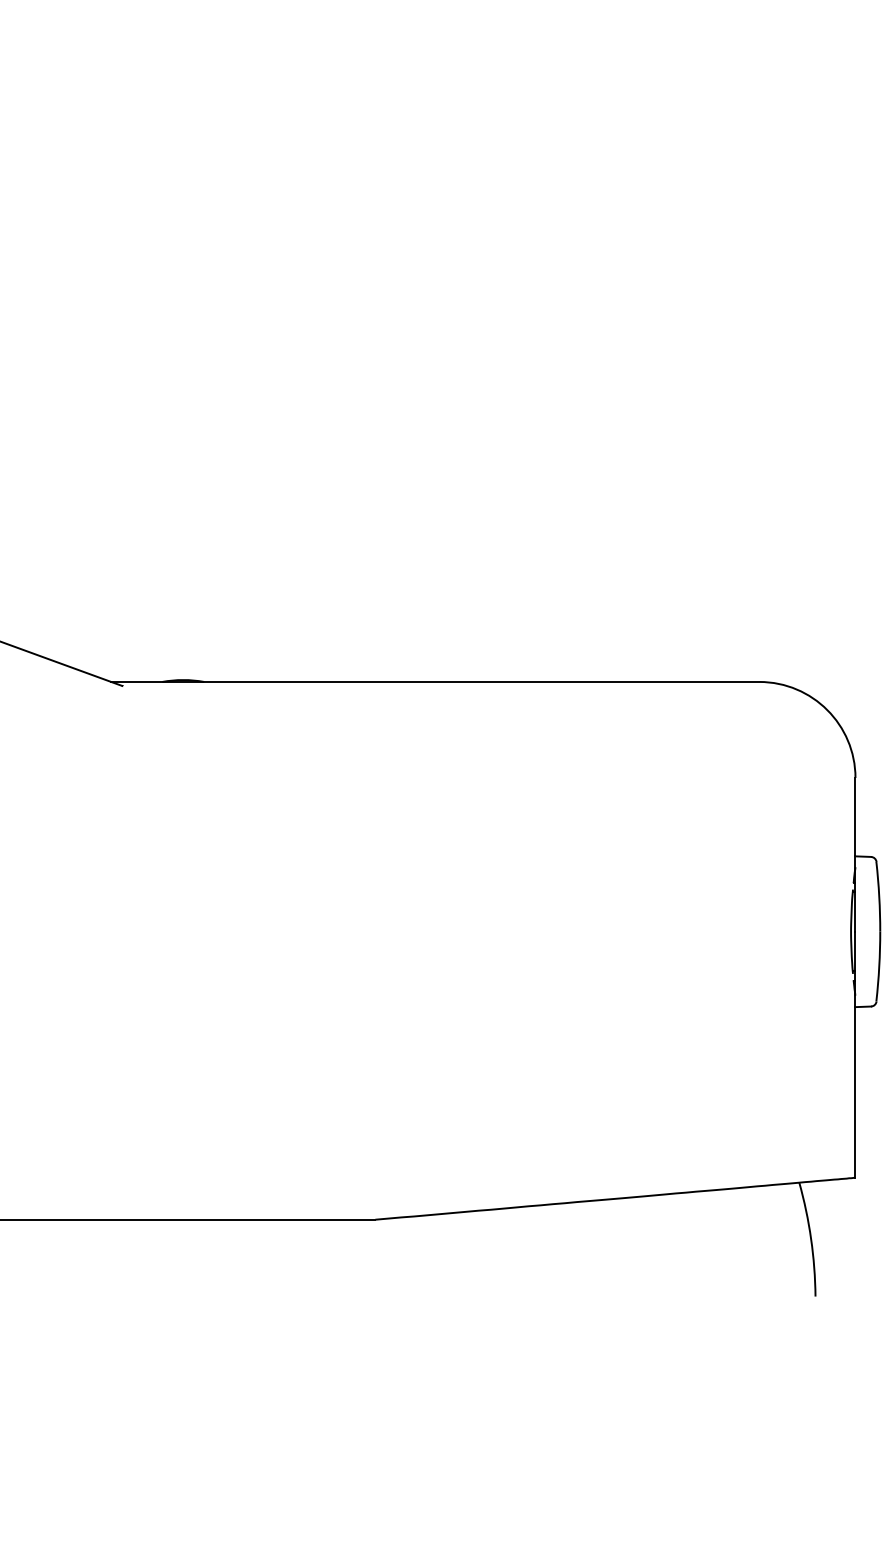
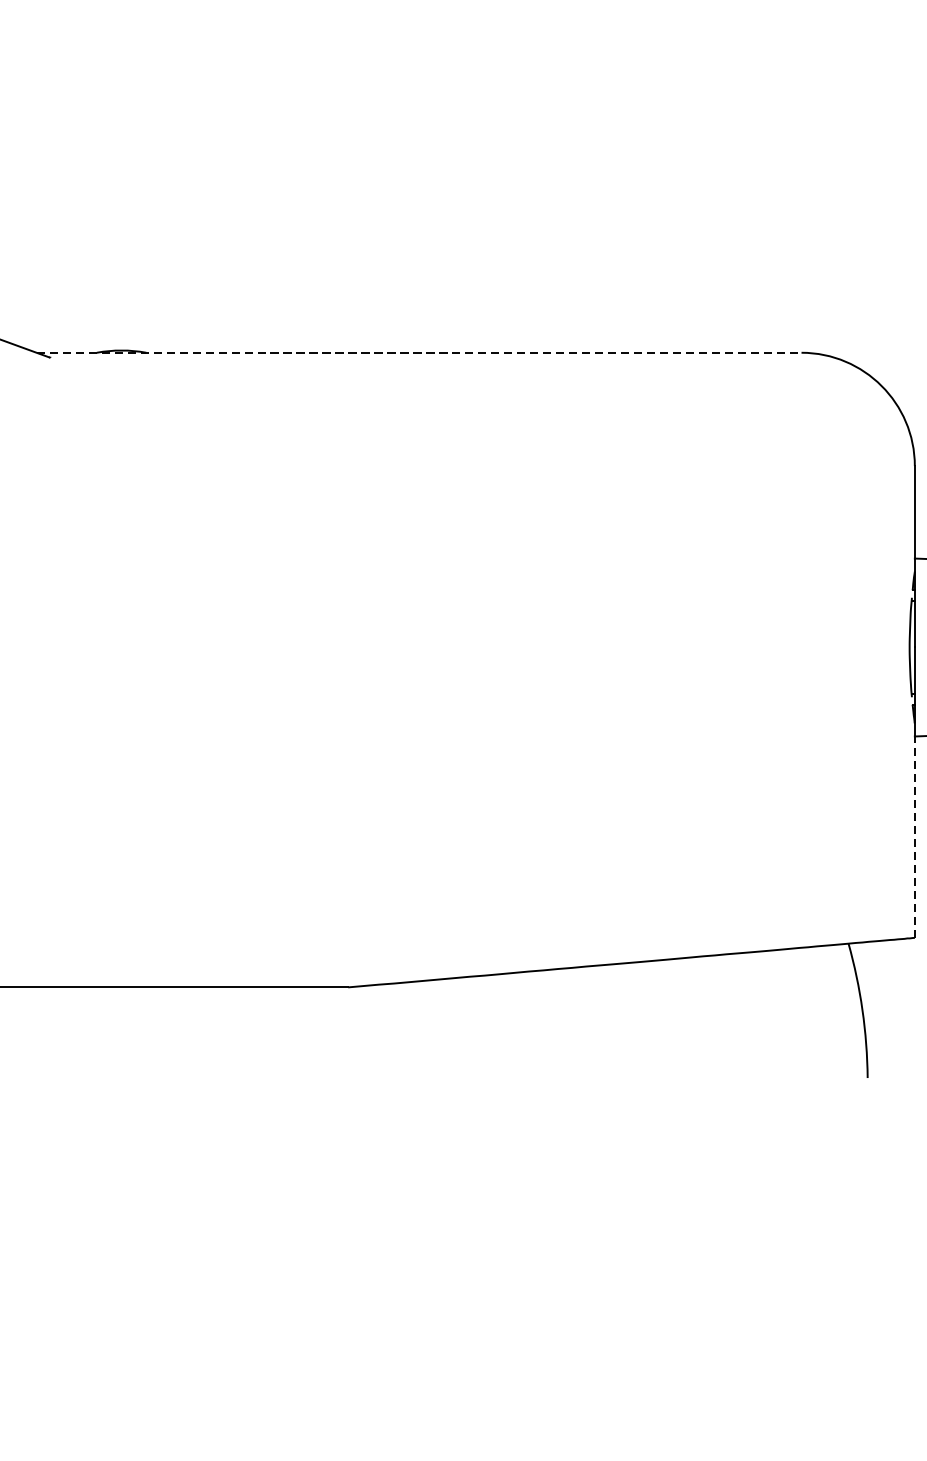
line: (435, 681) -> (419, 352), solid -> dashed
line: (855, 1091) -> (914, 836), solid -> dashed

